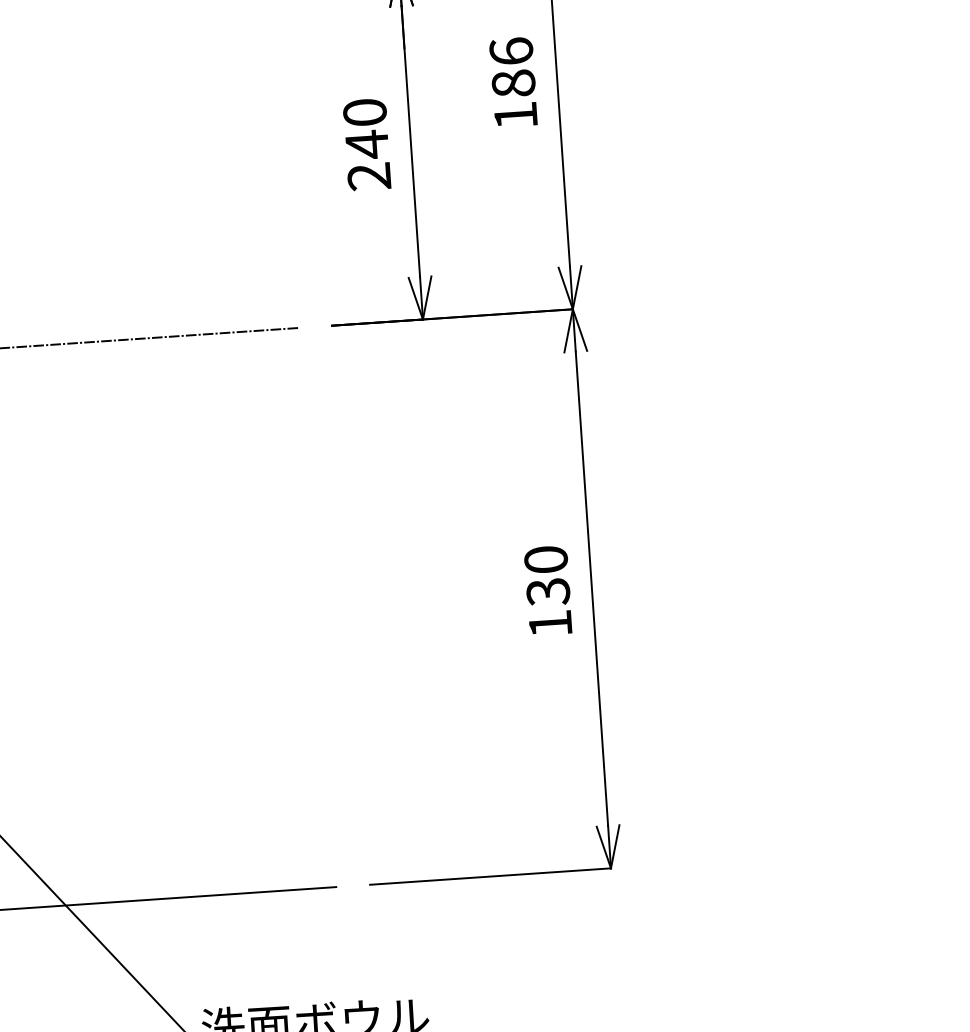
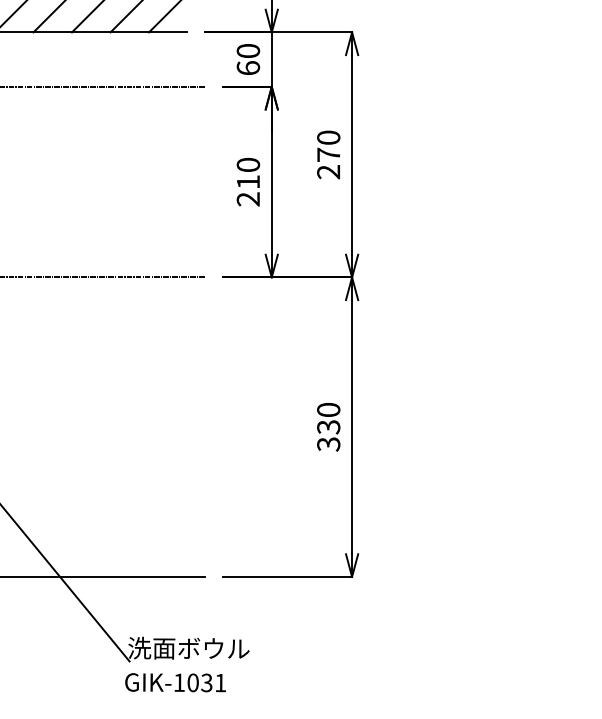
text: (513, 82) -> (328, 154), 186 -> 270
text: (367, 145) -> (248, 182), 240 -> 210
text: (550, 624) -> (328, 444), 130 -> 330

